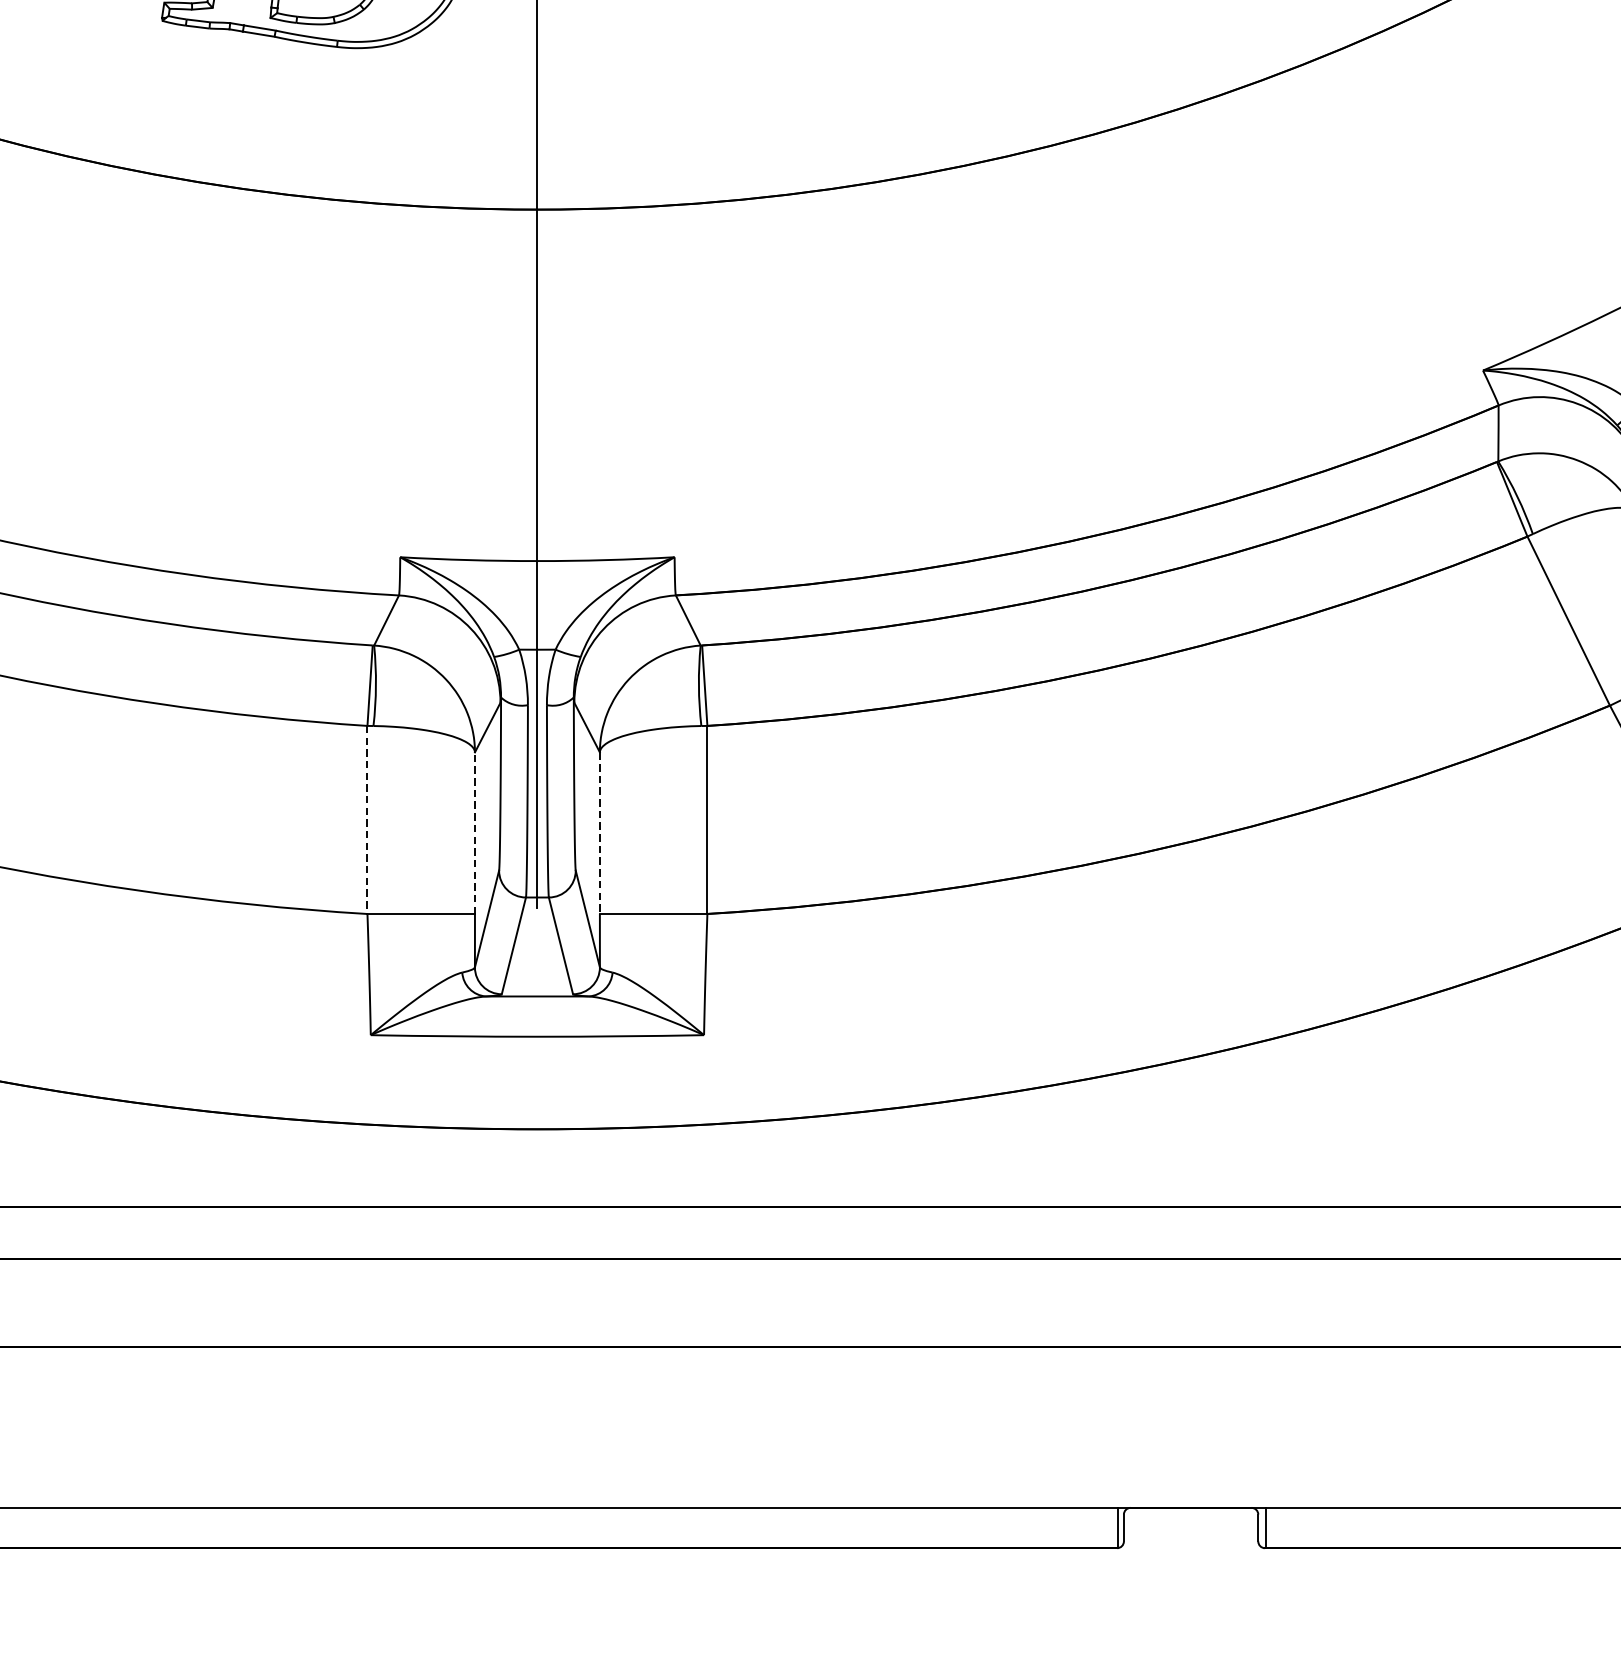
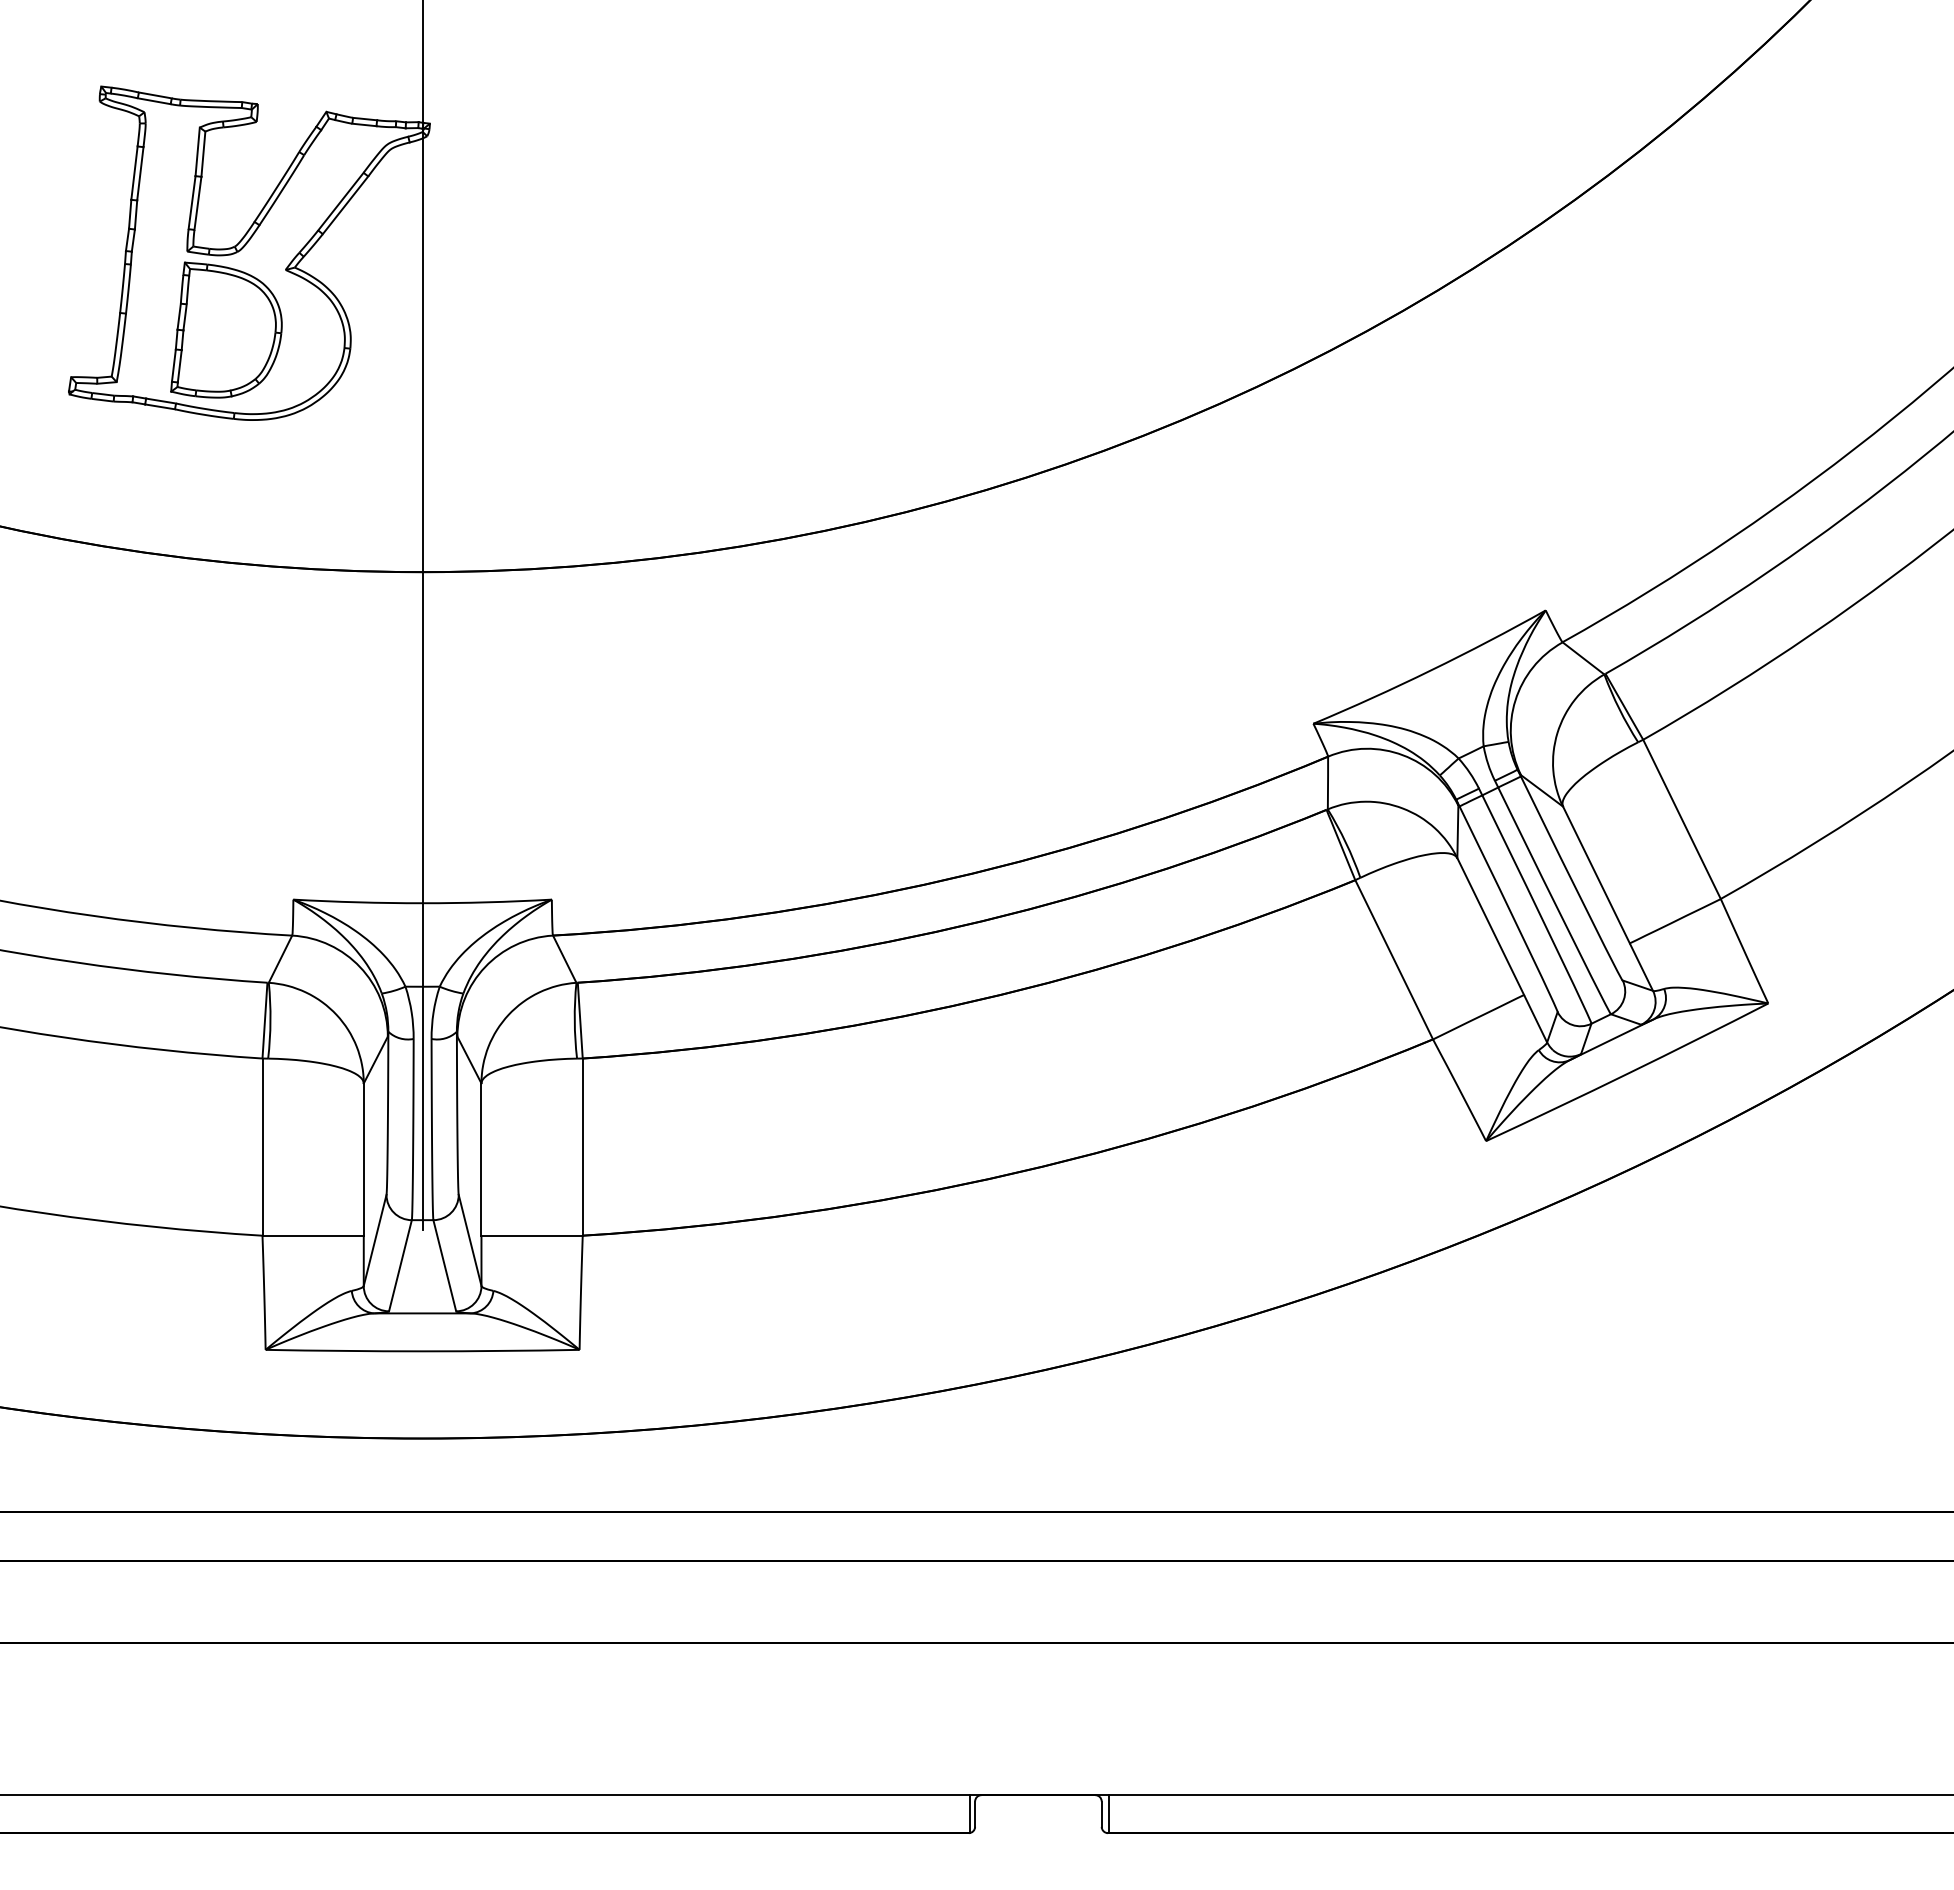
line: (367, 820) -> (262, 1147), dashed -> solid
line: (474, 833) -> (363, 1159), dashed -> solid
line: (599, 834) -> (481, 1160), dashed -> solid

